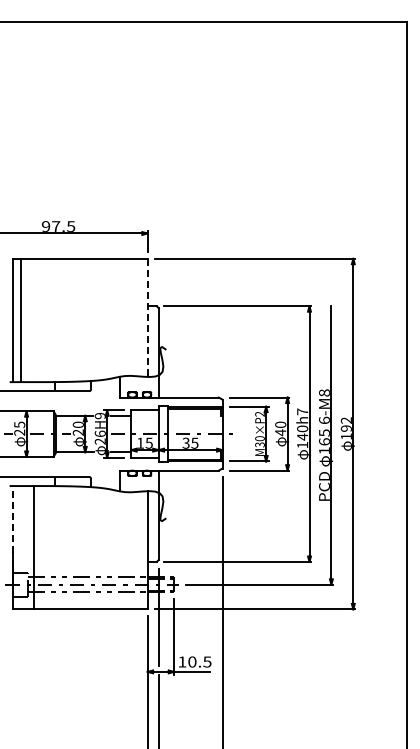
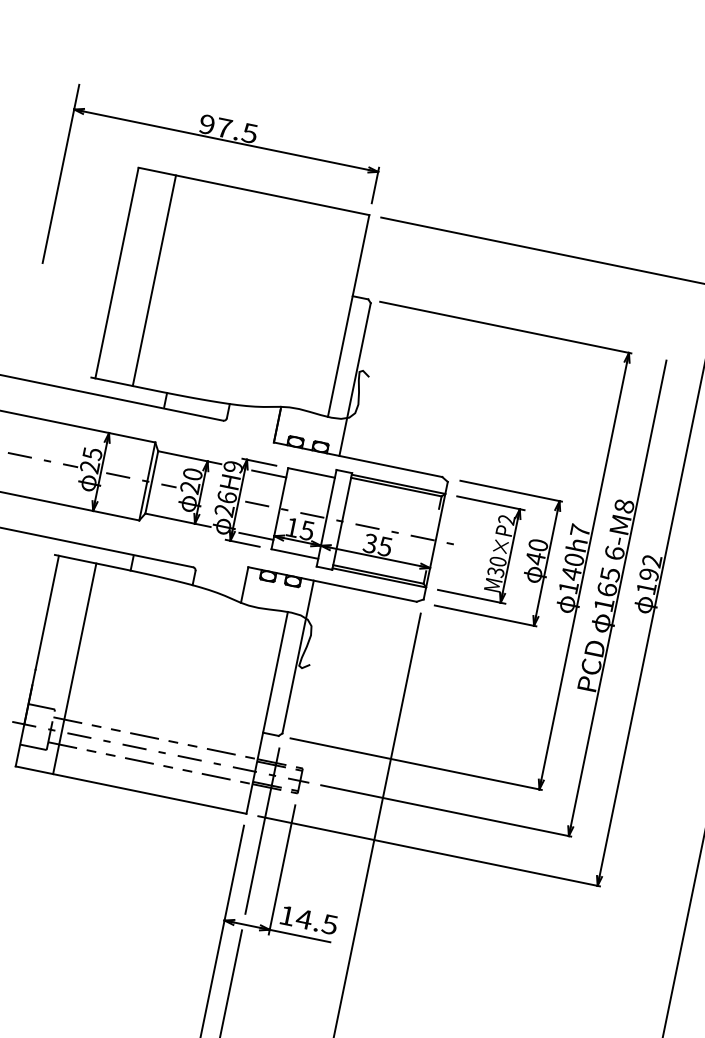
line: (147, 318) -> (348, 317), dashed -> solid
line: (21, 320) -> (154, 280), moved
line: (12, 518) -> (47, 611), dashed -> solid
text: (191, 661) -> (303, 918), 10.5 -> 14.5

